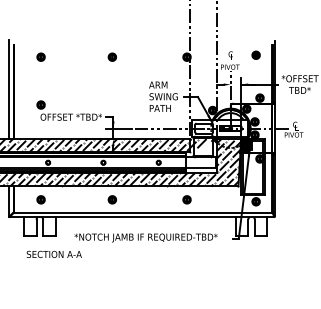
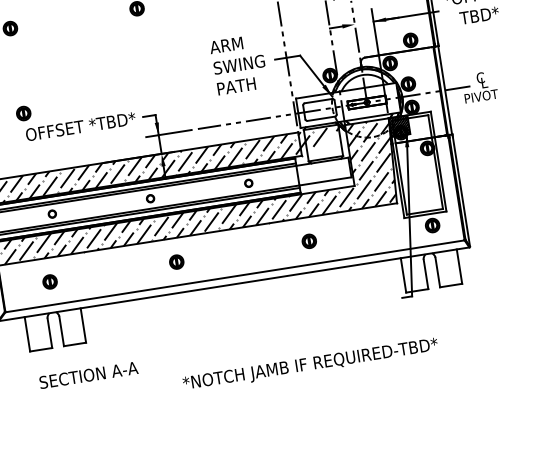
text: (145, 237) -> (309, 364), moved

